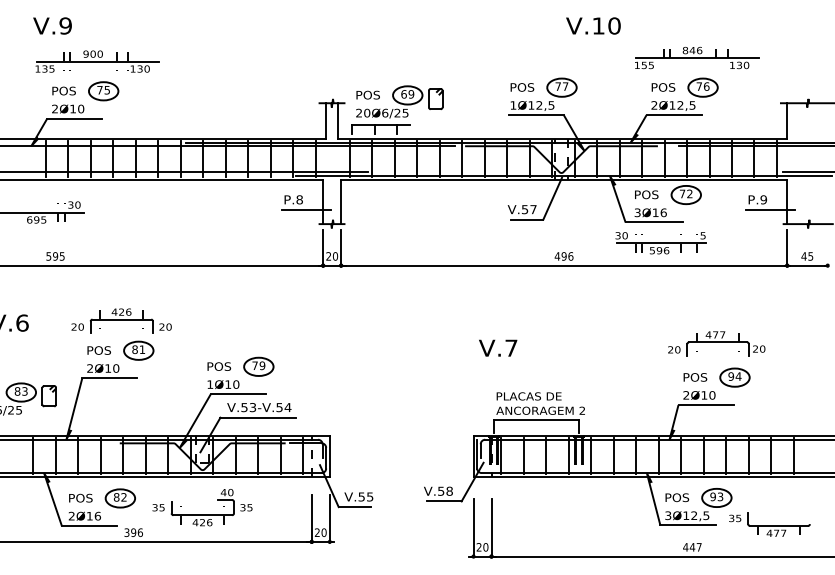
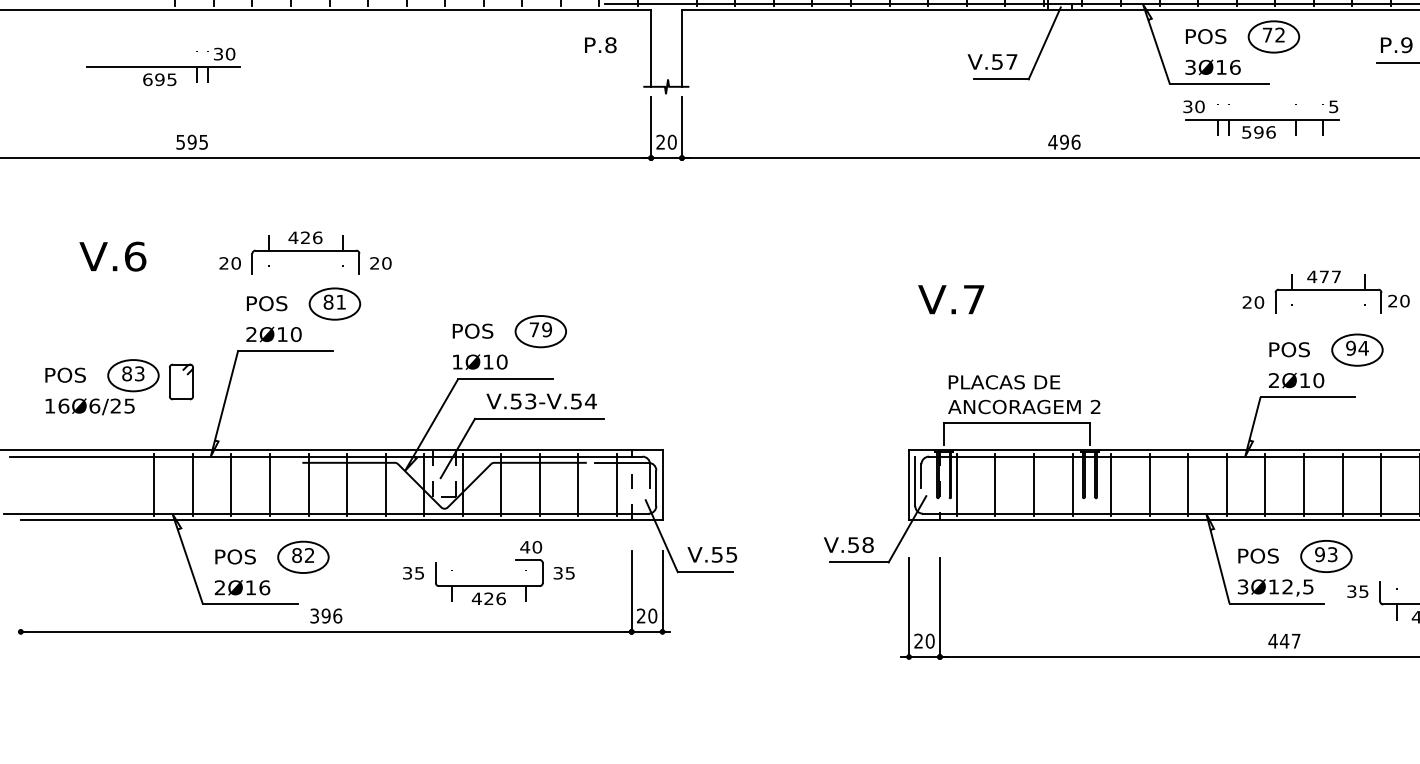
line: (306, 209) -> (622, 61), removed
part: (660, 243) -> (1260, 120), moved
part: (202, 514) -> (488, 584), moved

